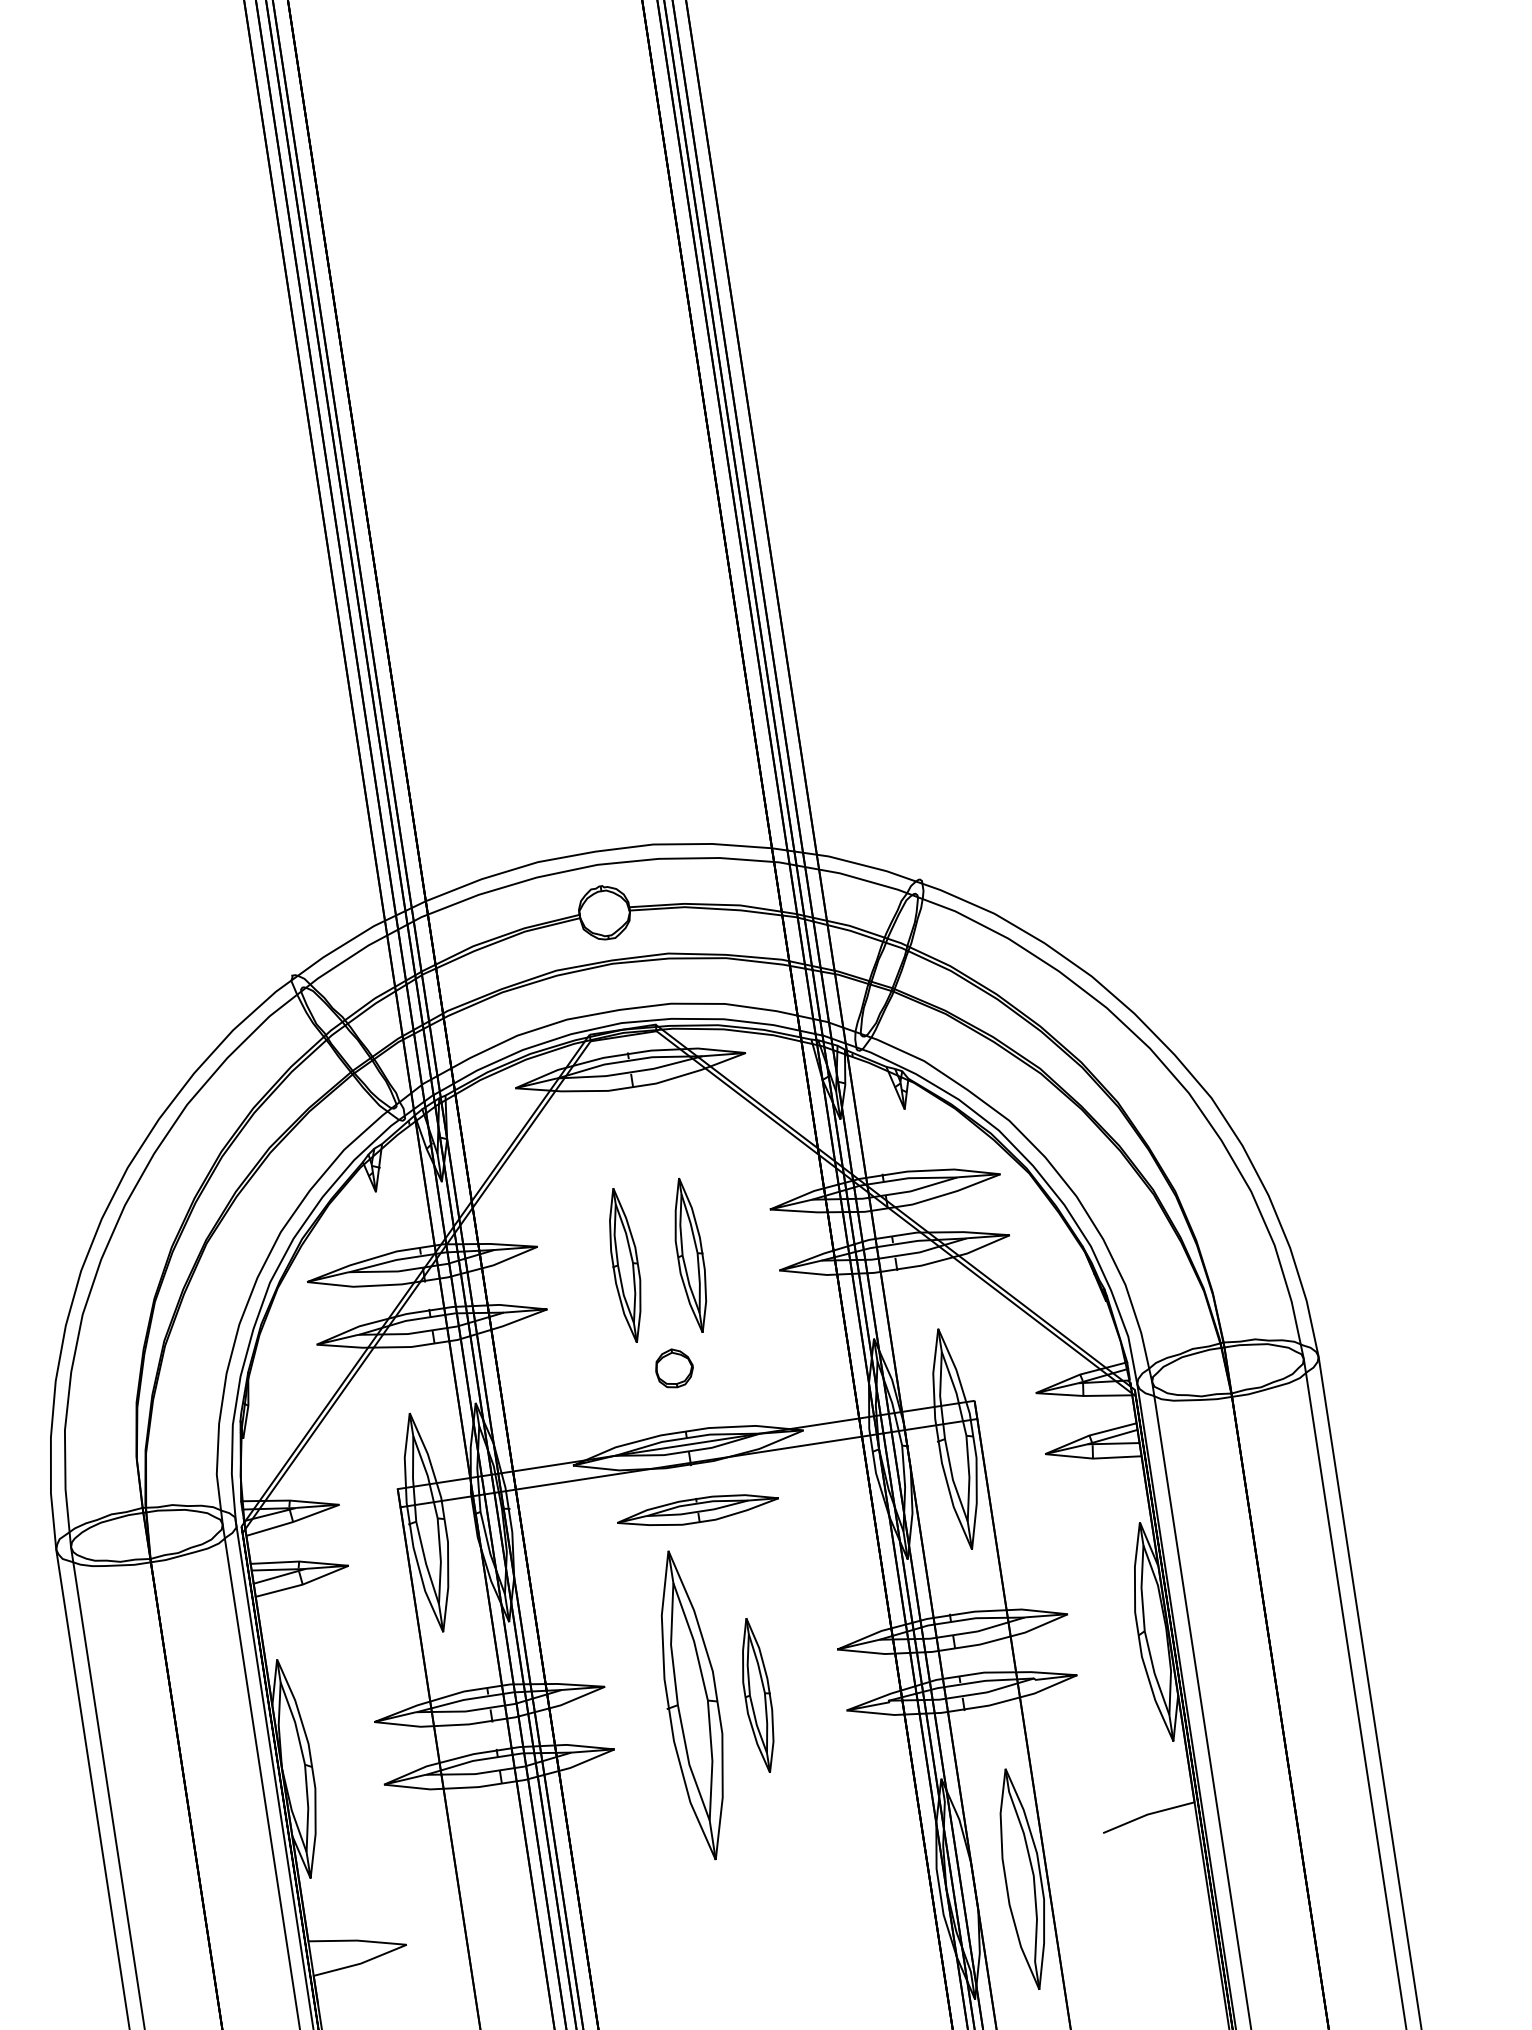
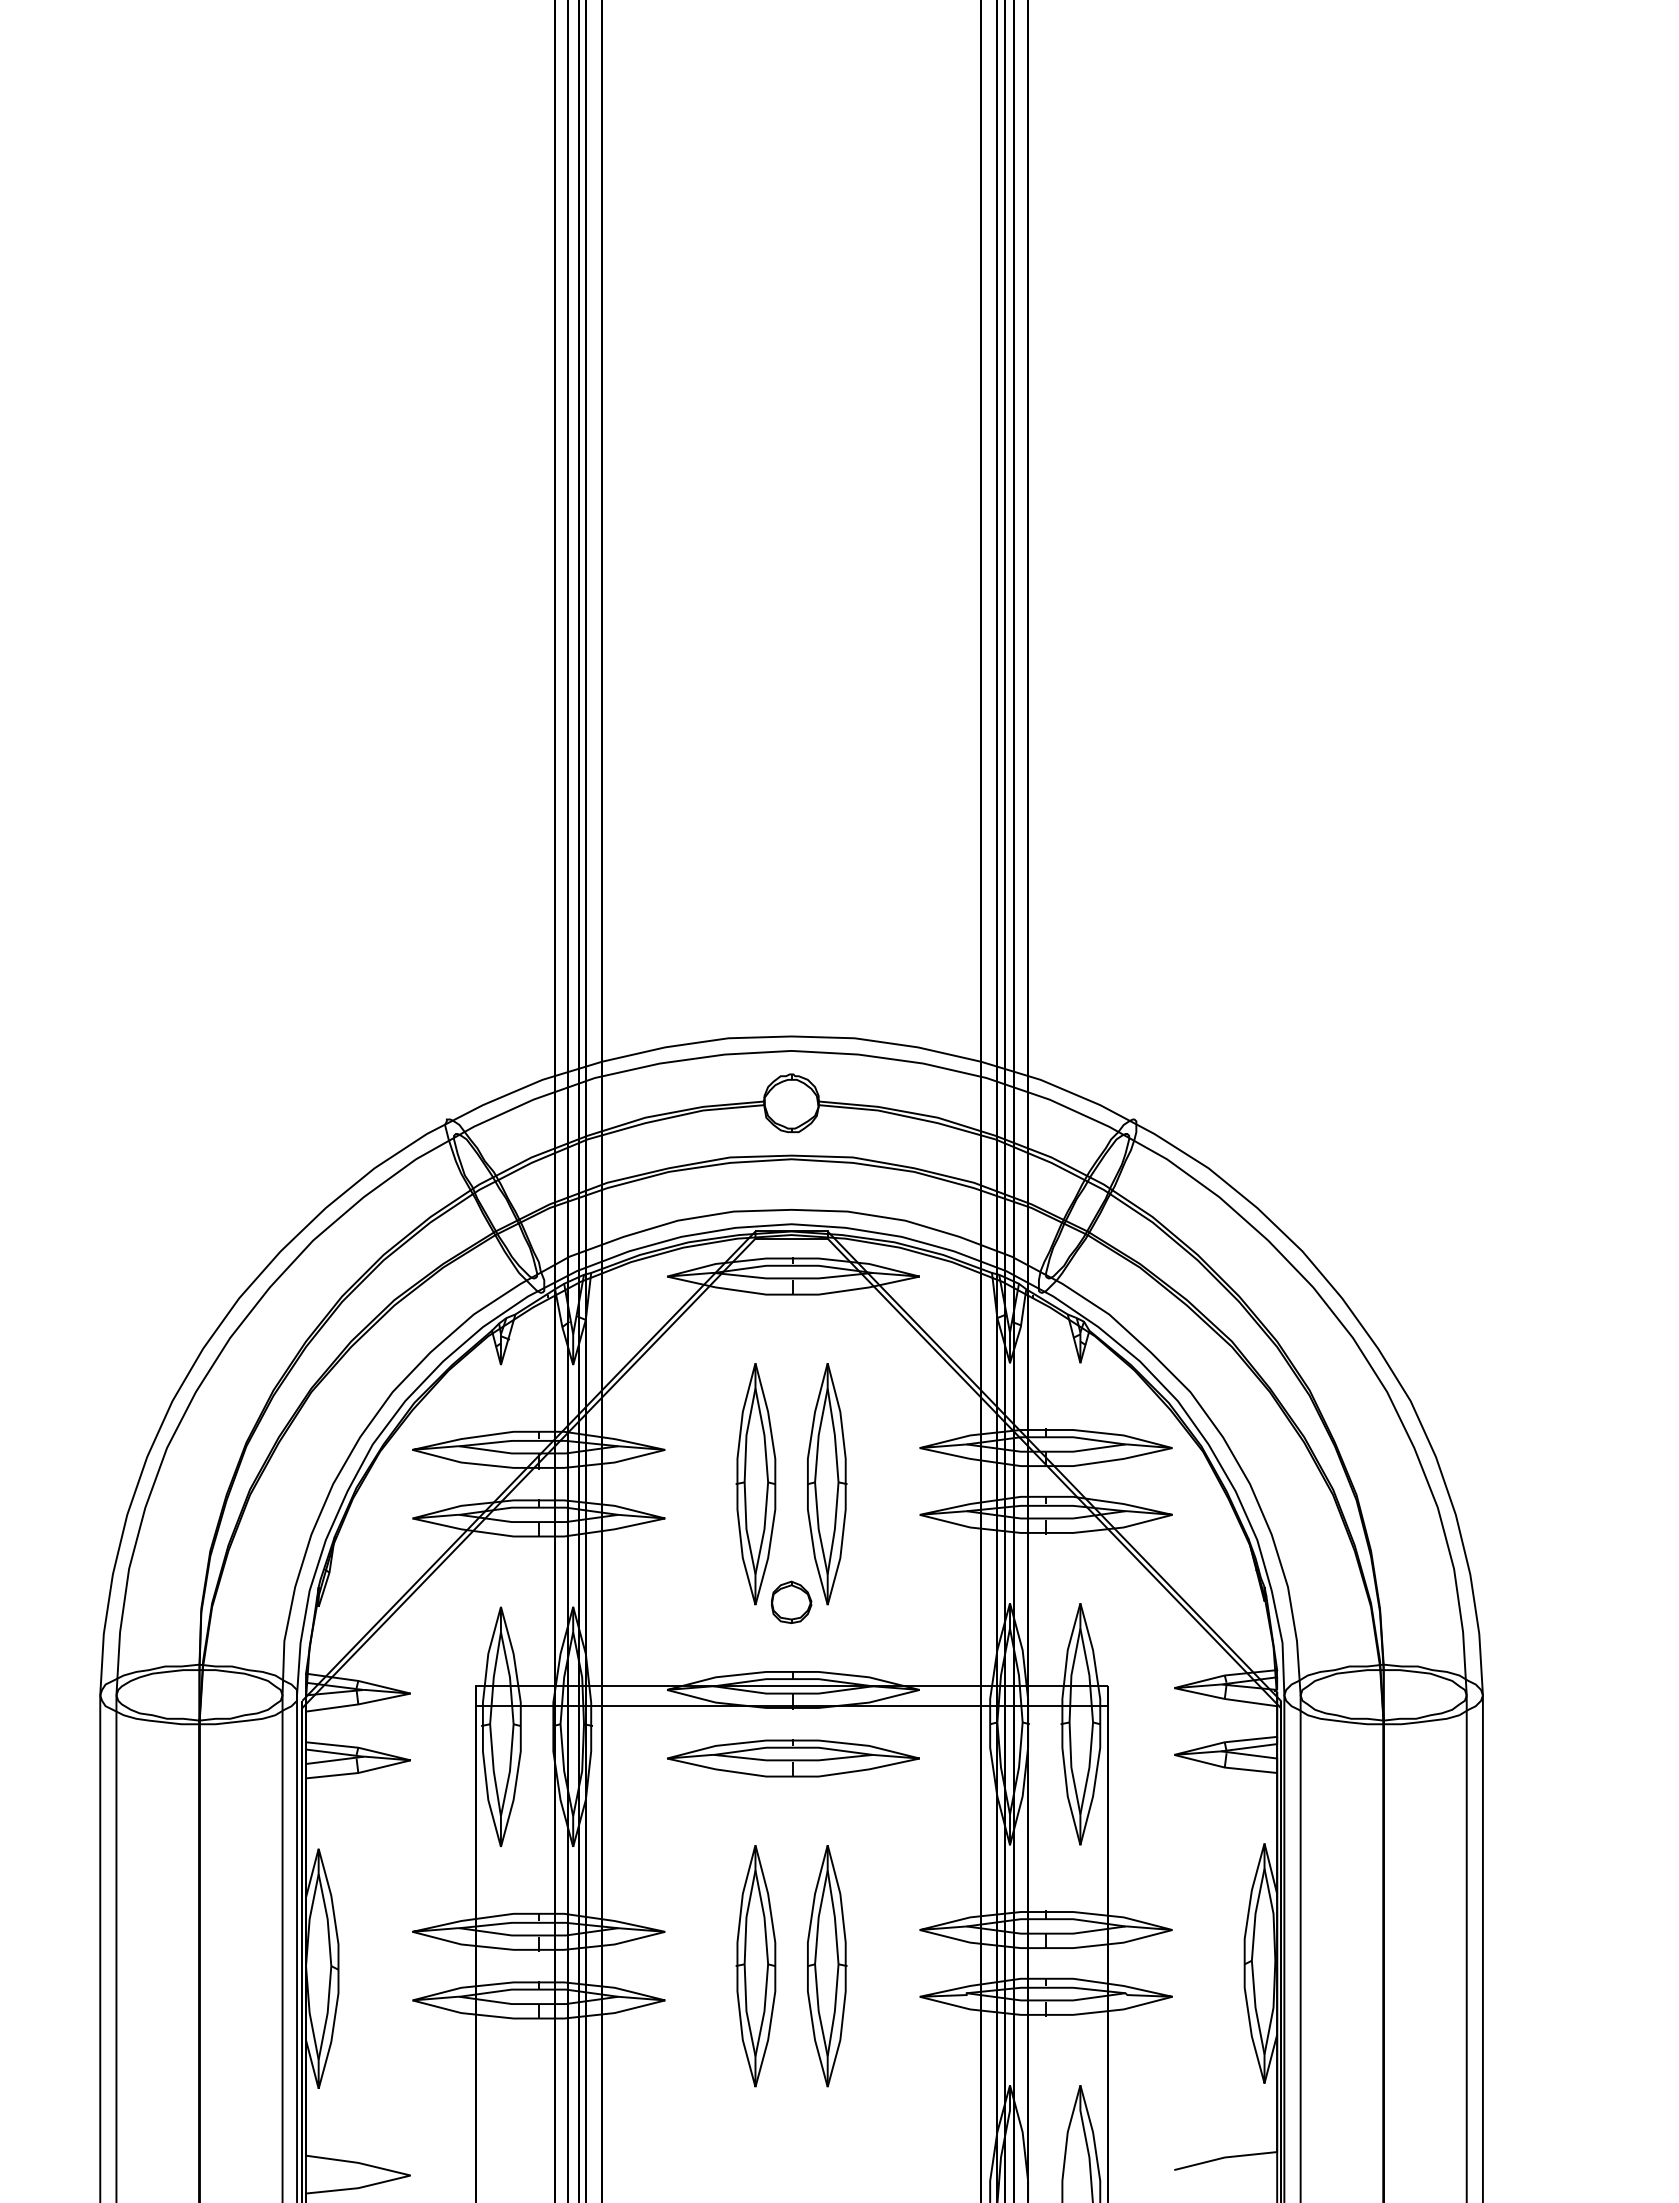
part: (690, 1255) -> (827, 1484), size x1.43
part: (625, 1265) -> (755, 1484), size x1.43
part: (698, 1510) -> (793, 1758), size x1.43
part: (758, 1695) -> (827, 1966), size x1.43
part: (692, 1705) -> (755, 1966), size x0.71

